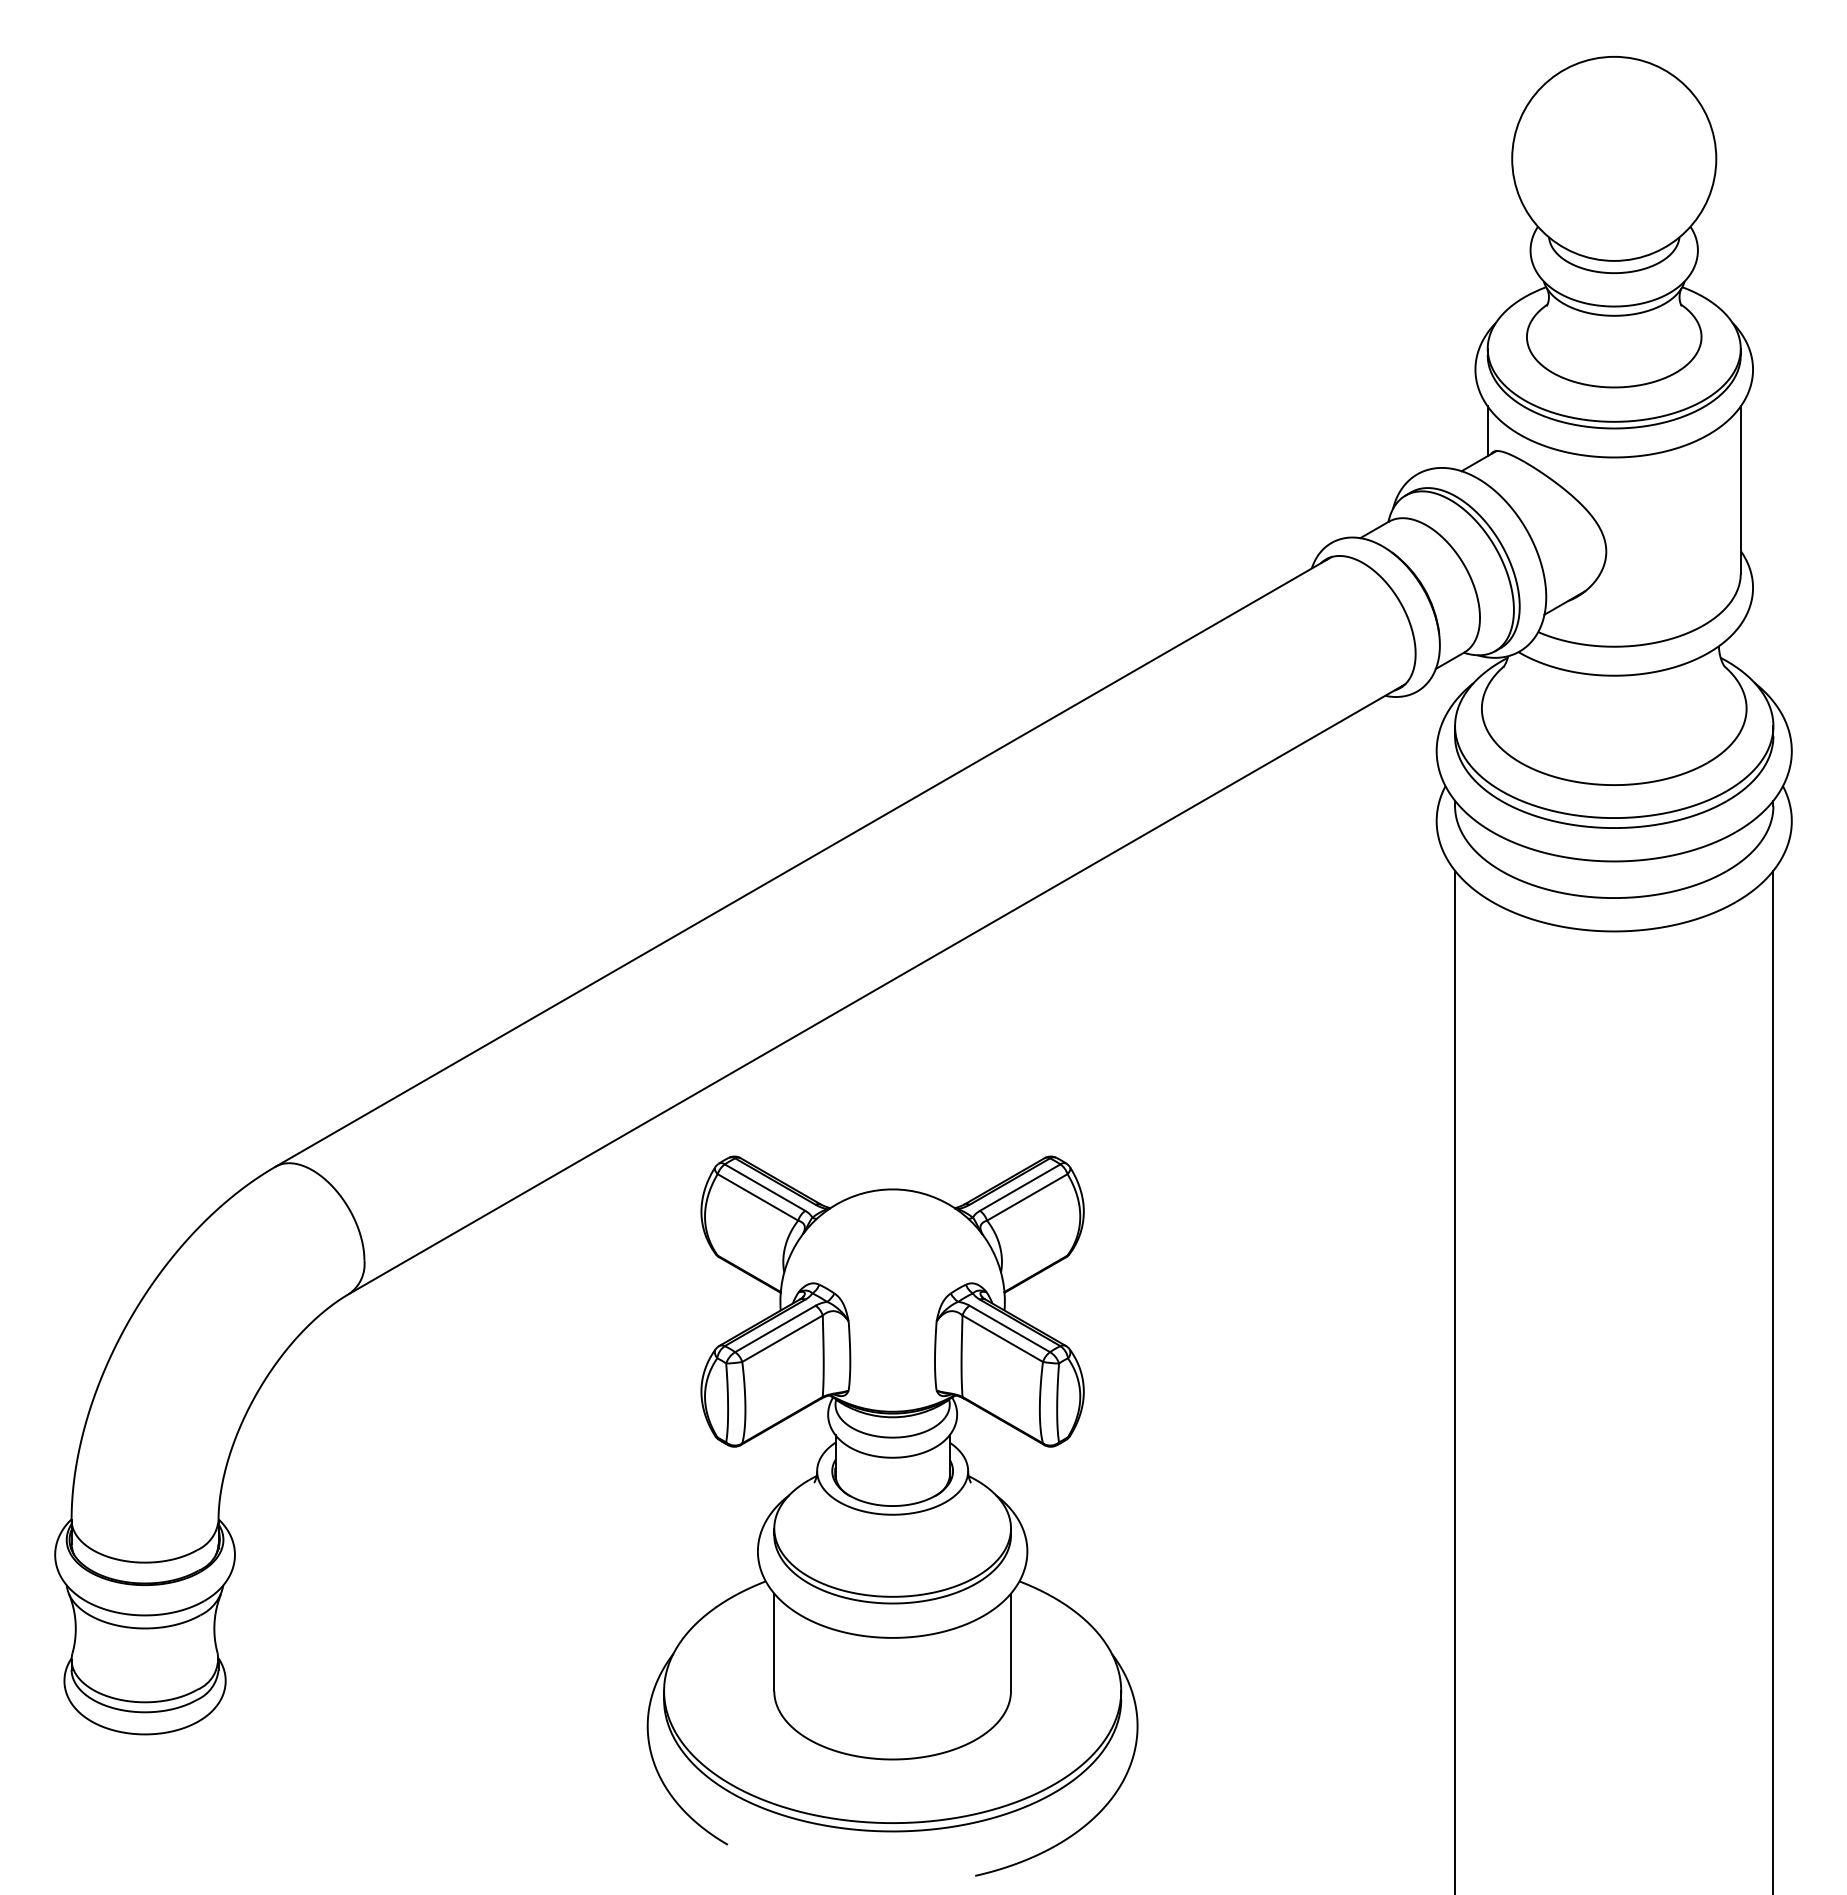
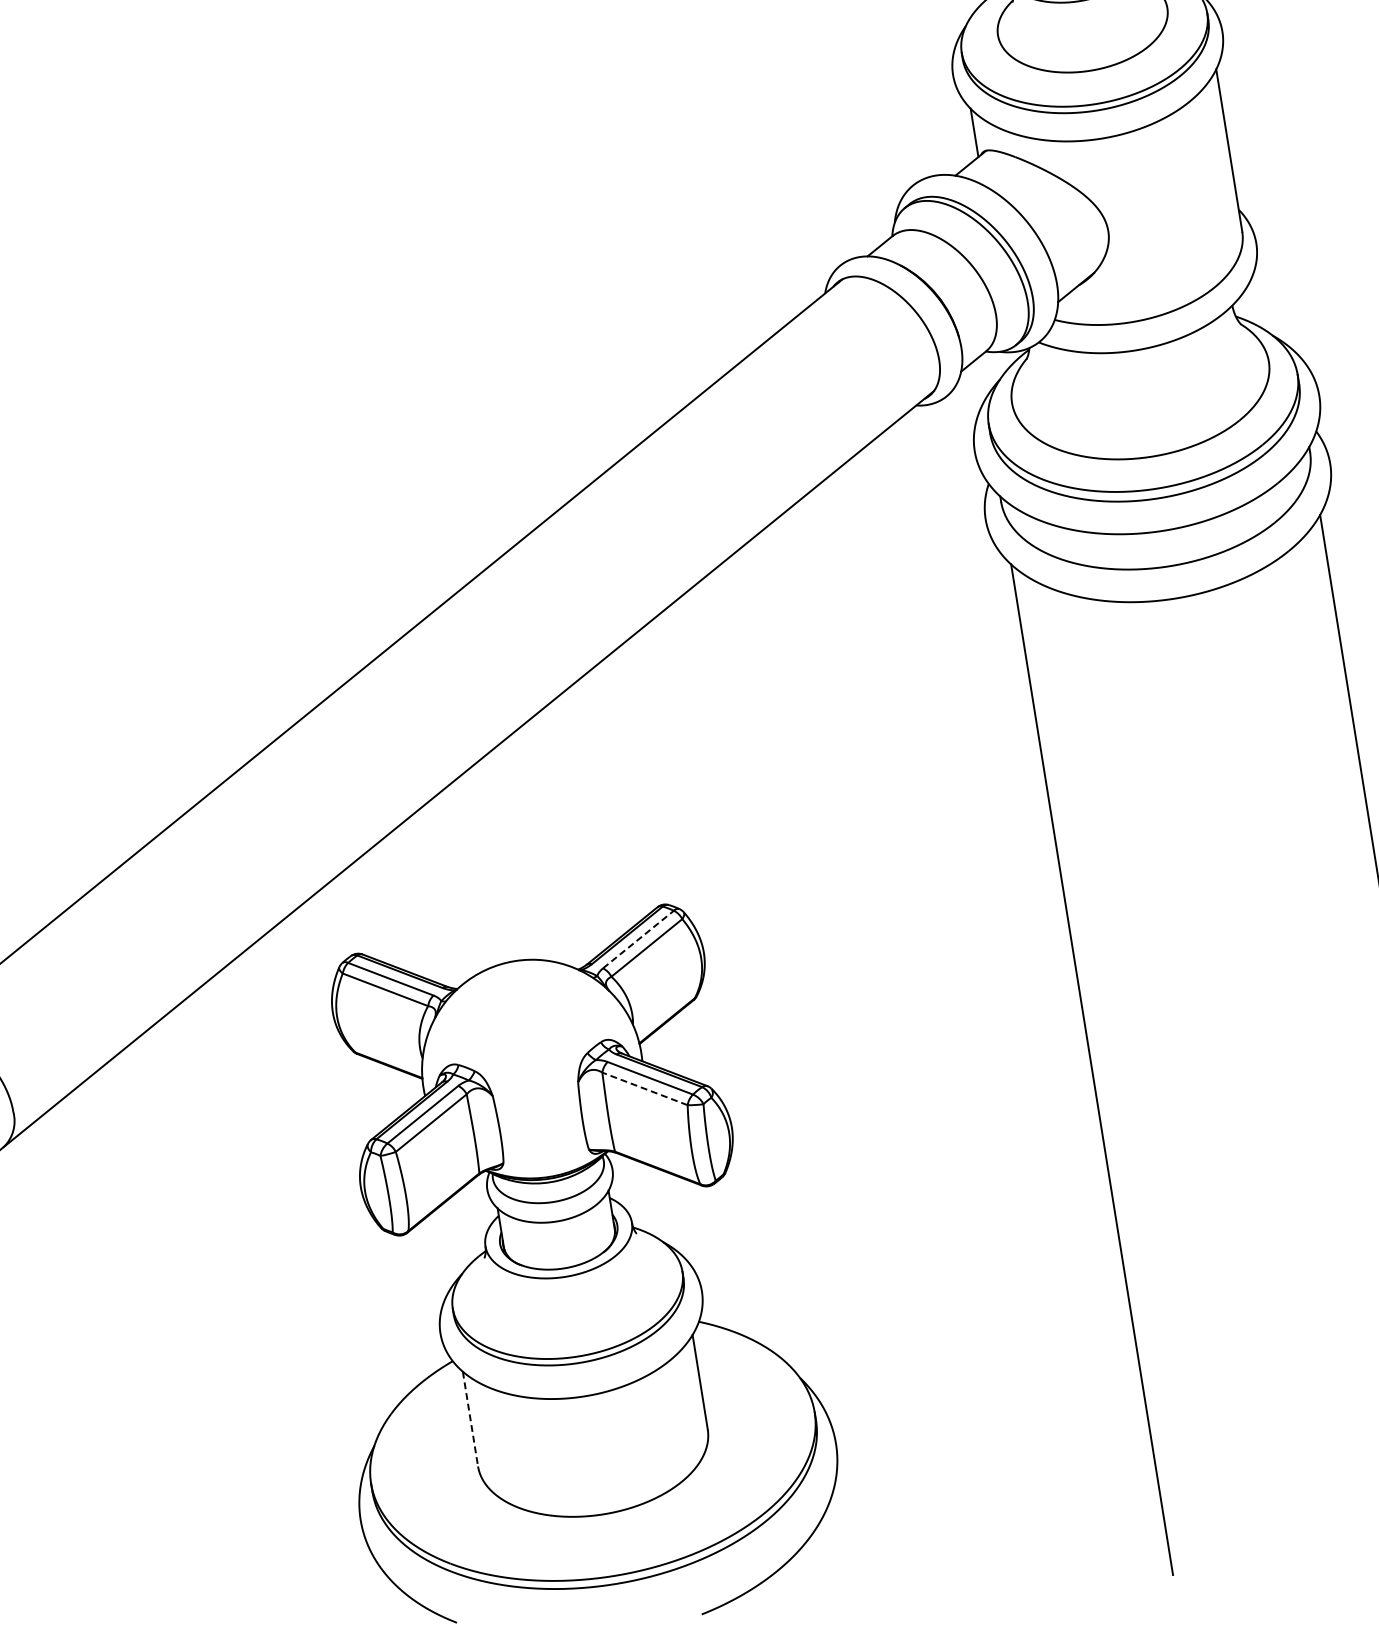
line: (1020, 1187) -> (638, 939), solid -> dashed
line: (1002, 1338) -> (644, 1088), solid -> dashed
line: (774, 1642) -> (470, 1419), solid -> dashed

